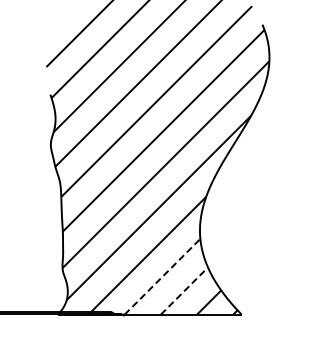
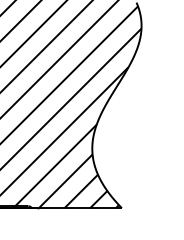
line: (162, 276) -> (65, 181), dashed -> solid
line: (184, 290) -> (81, 191), dashed -> solid

